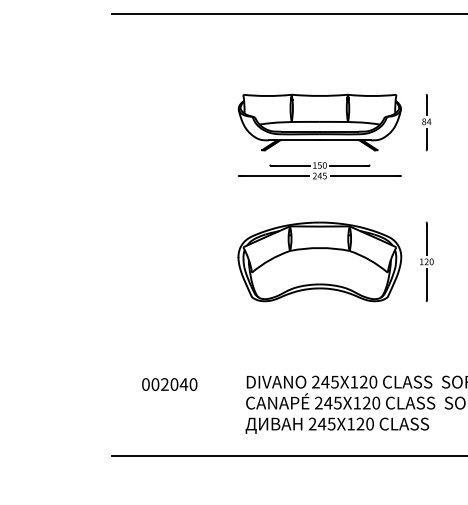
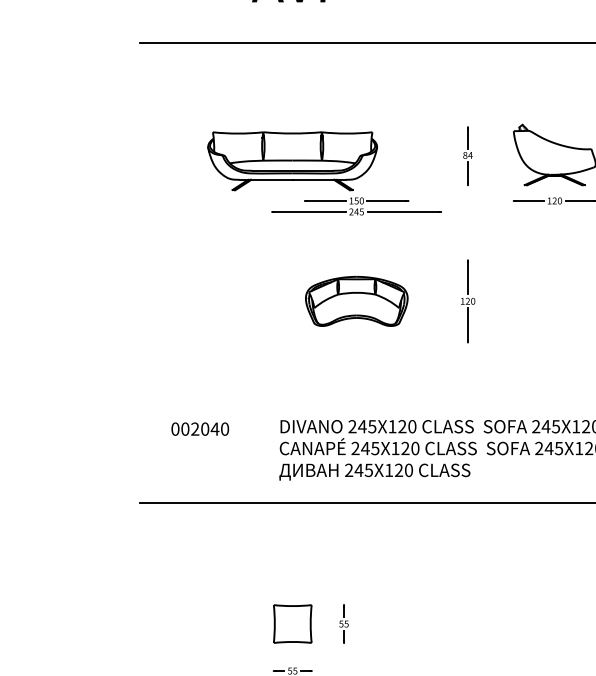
part: (319, 122) -> (292, 161), moved
part: (319, 261) -> (356, 301), size x0.6

